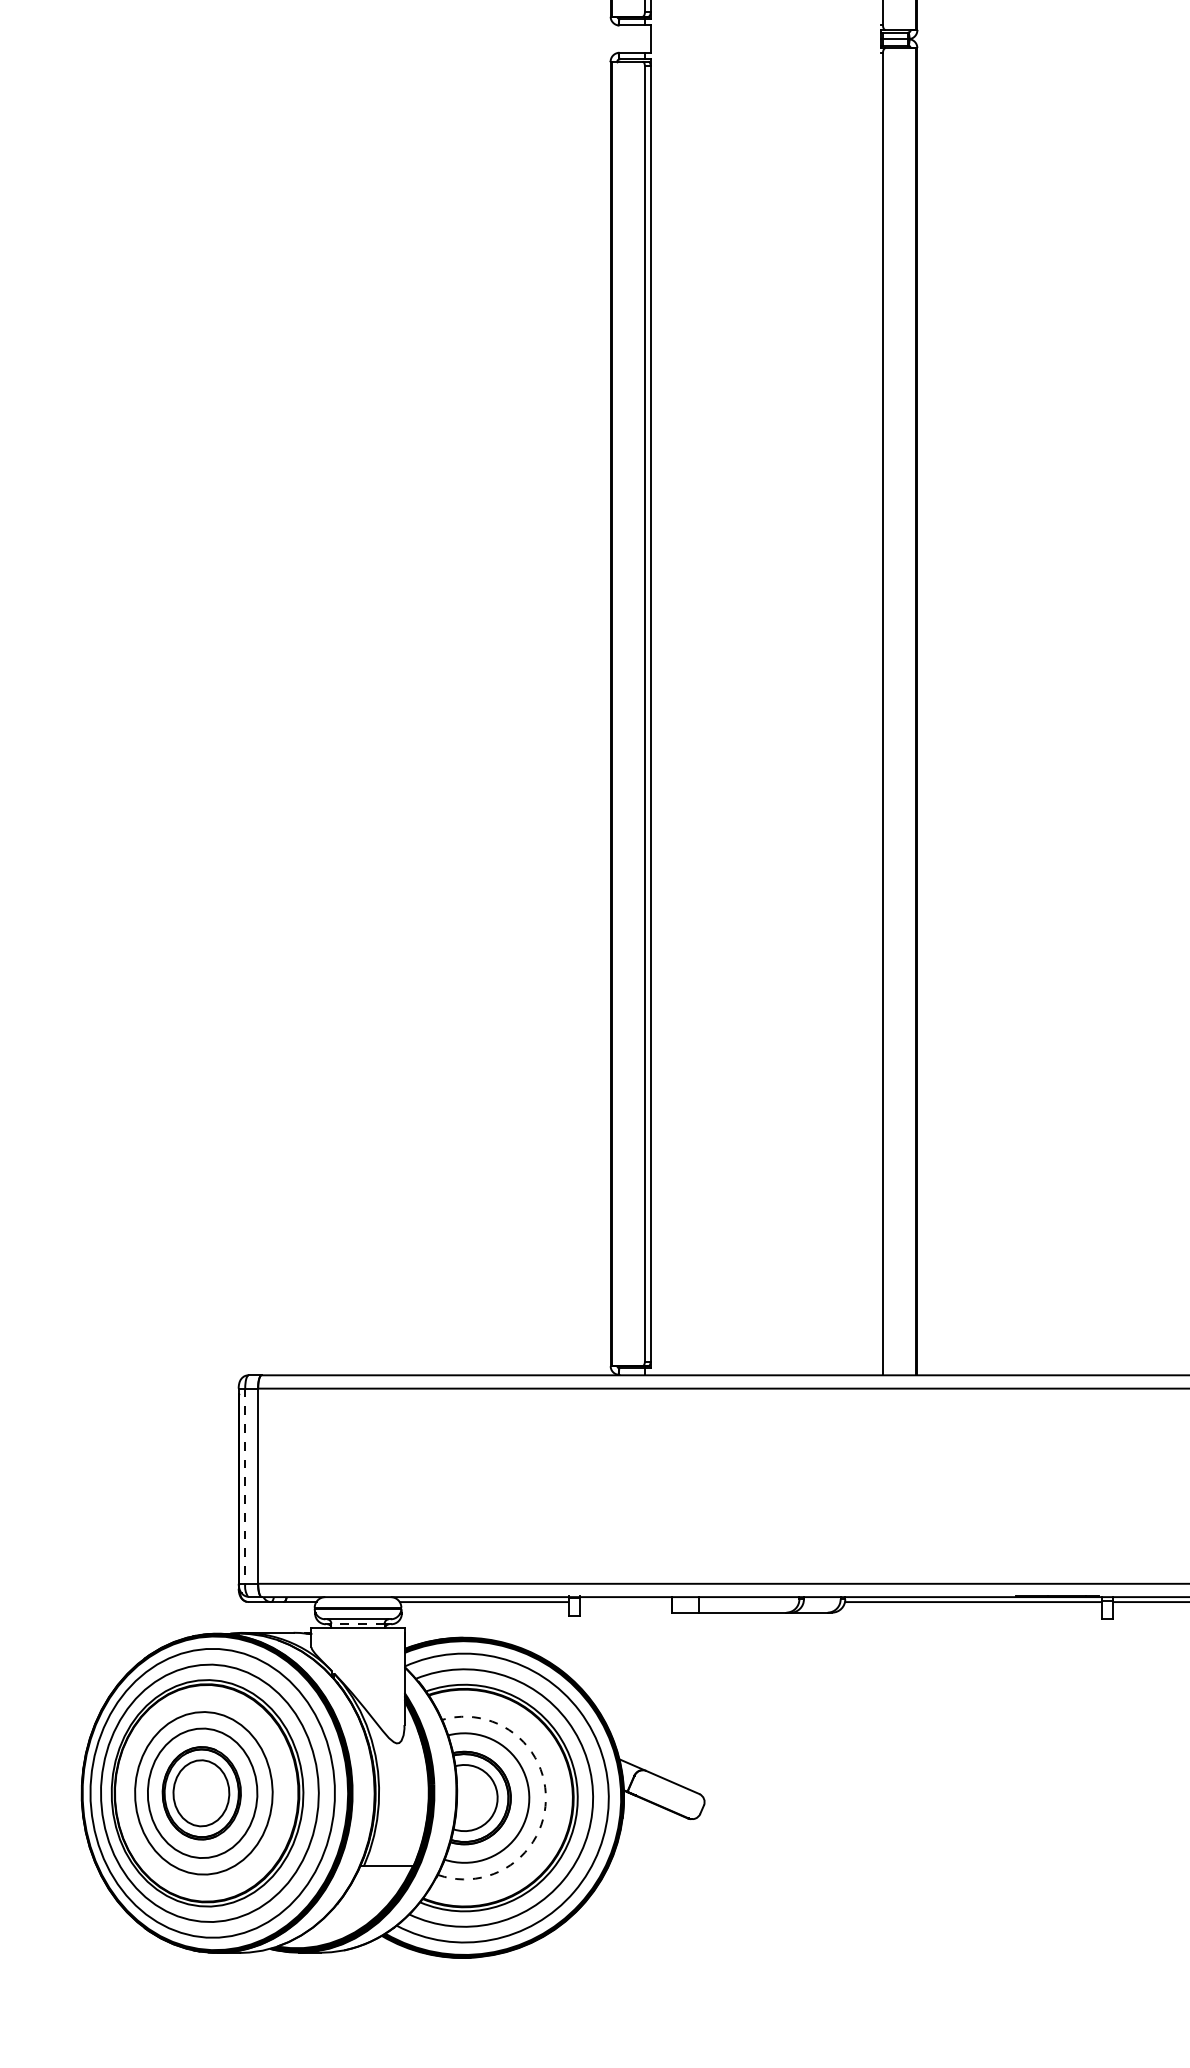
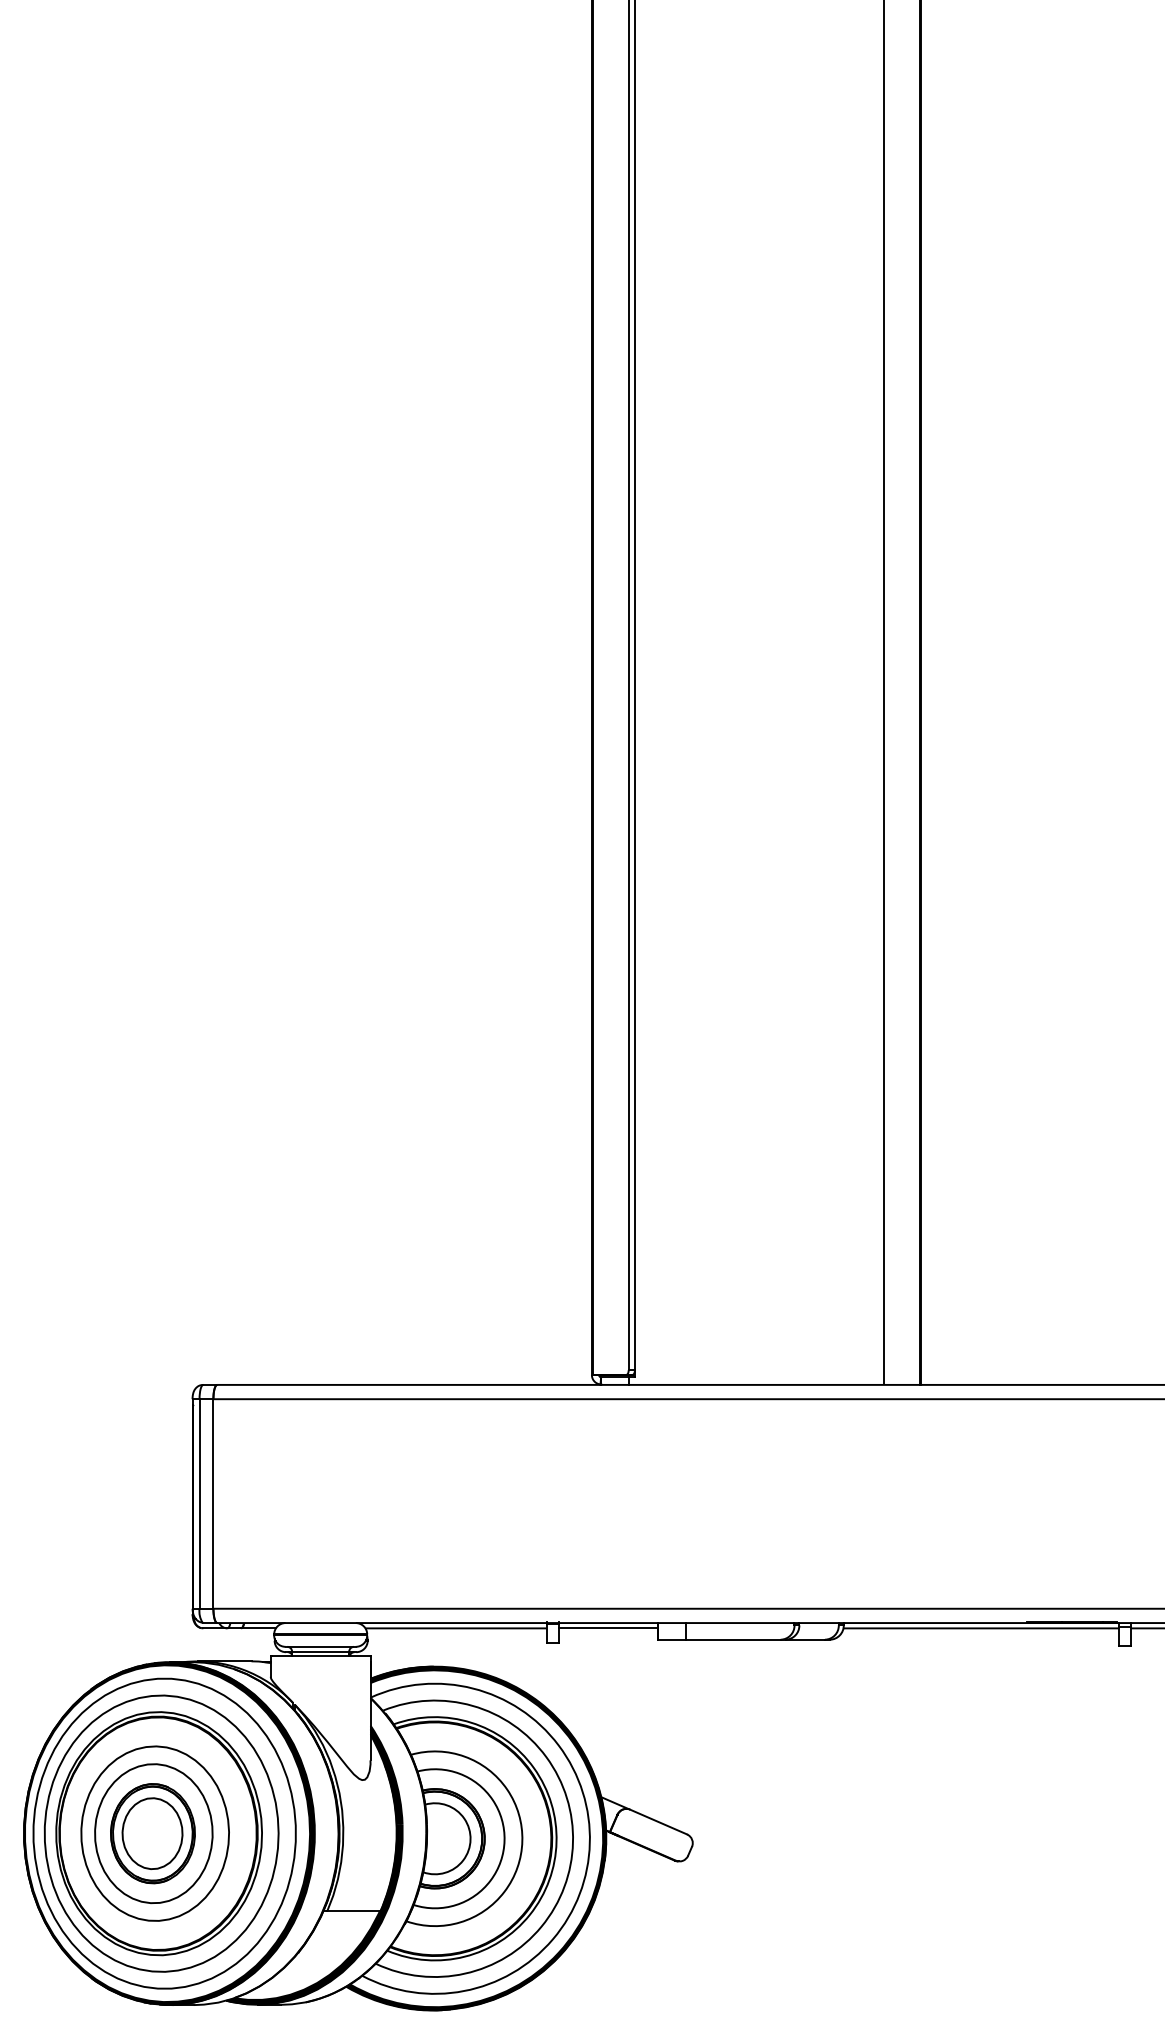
line: (245, 1486) -> (199, 1504), dashed -> solid
line: (625, 1602) -> (607, 1628), added
line: (358, 1623) -> (321, 1651), dashed -> solid
arc: (545, 1800) -> (521, 1841), dashed -> solid

